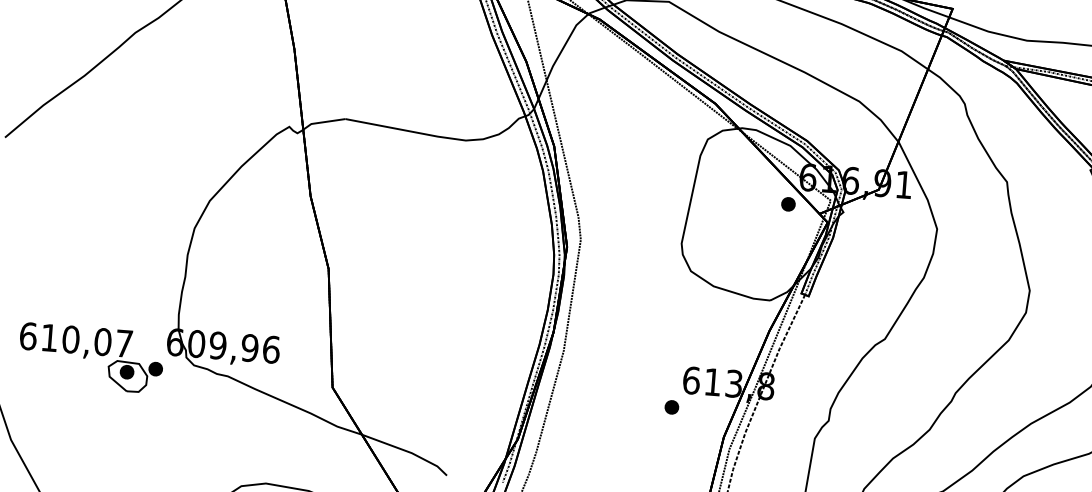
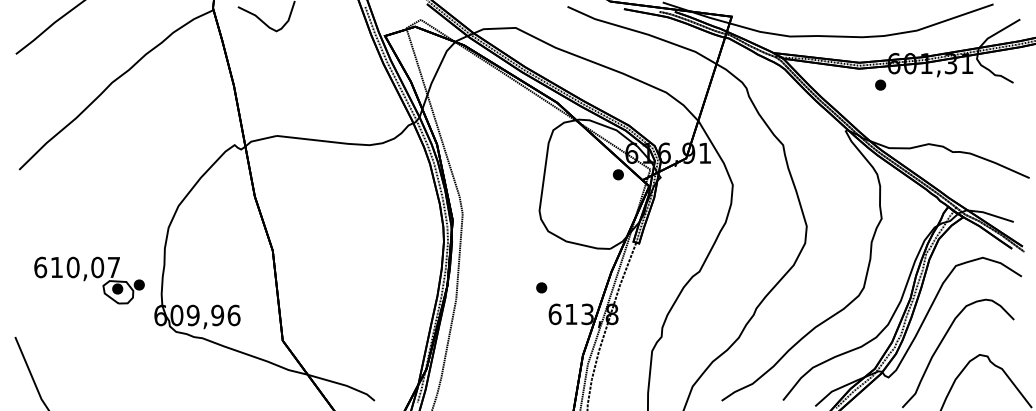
part: (91, 358) -> (89, 280), moved
part: (671, 406) -> (541, 287), moved

